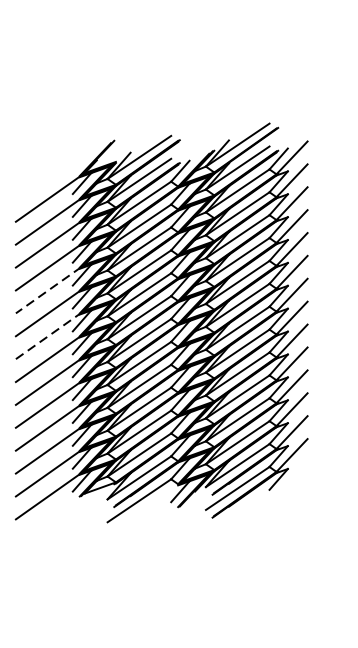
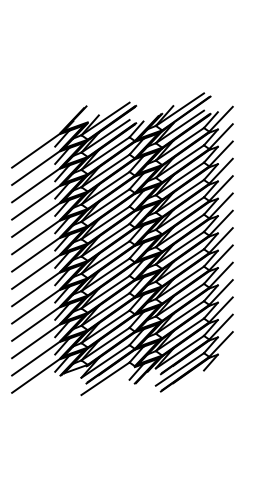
line: (48, 290) -> (36, 219), dashed -> solid
line: (49, 335) -> (37, 253), dashed -> solid

